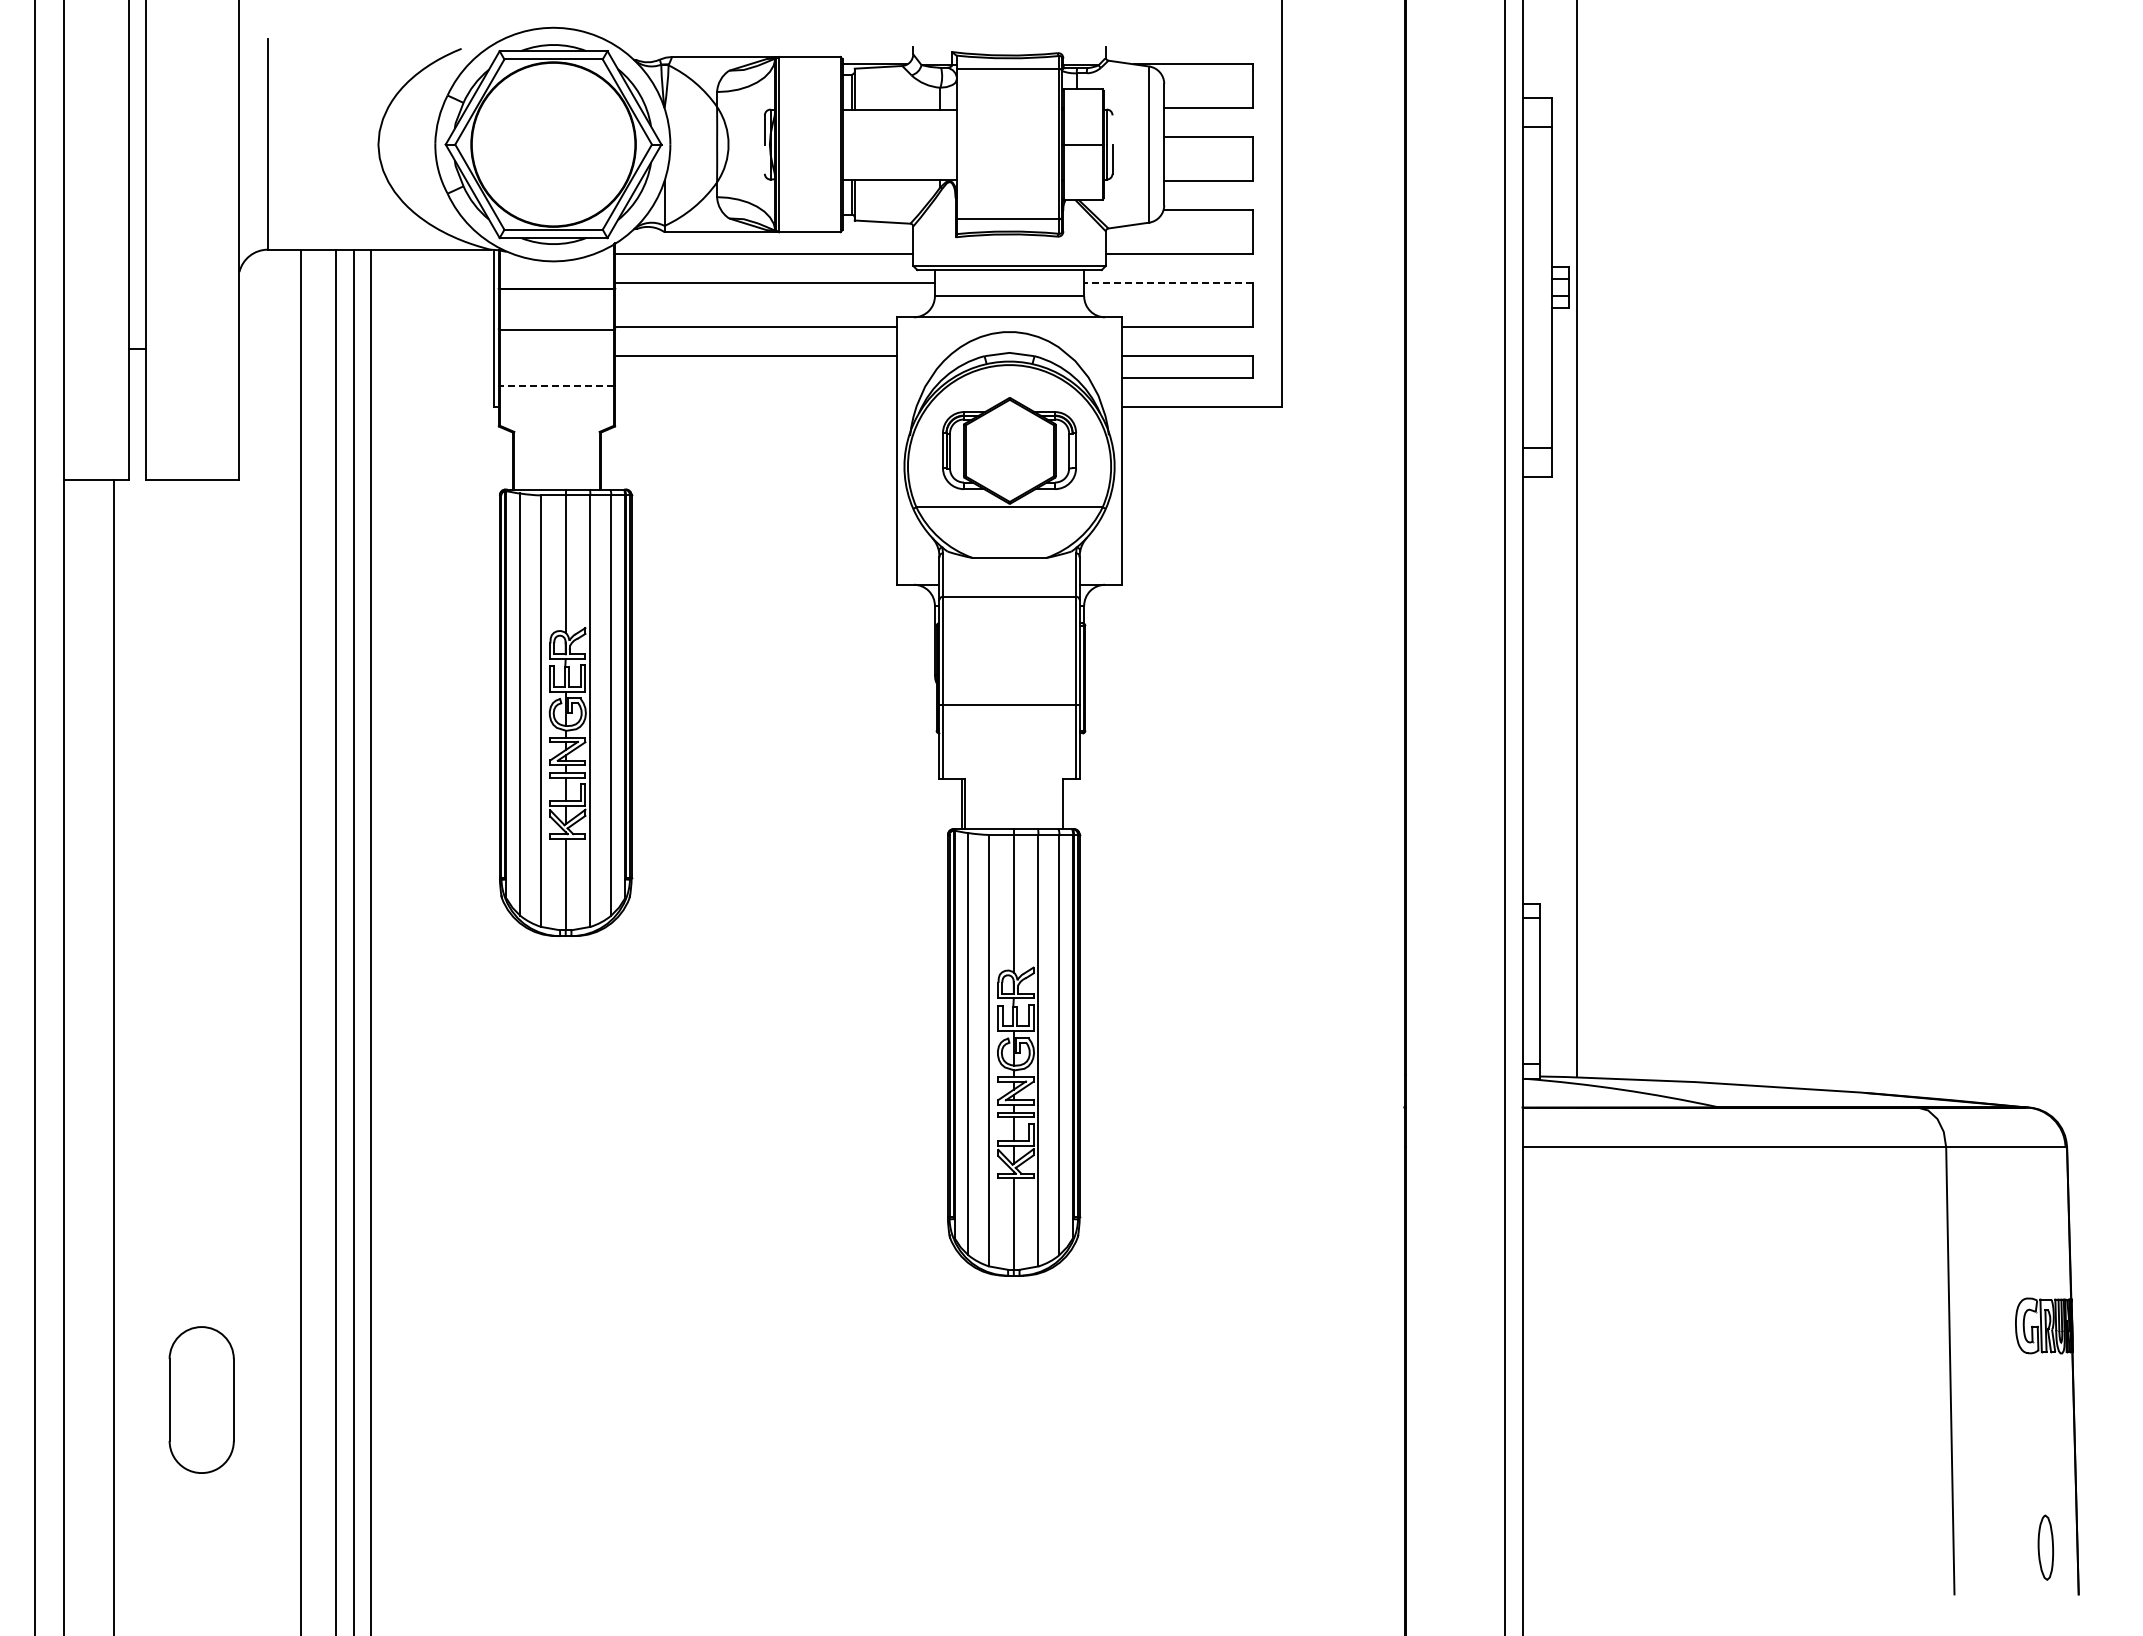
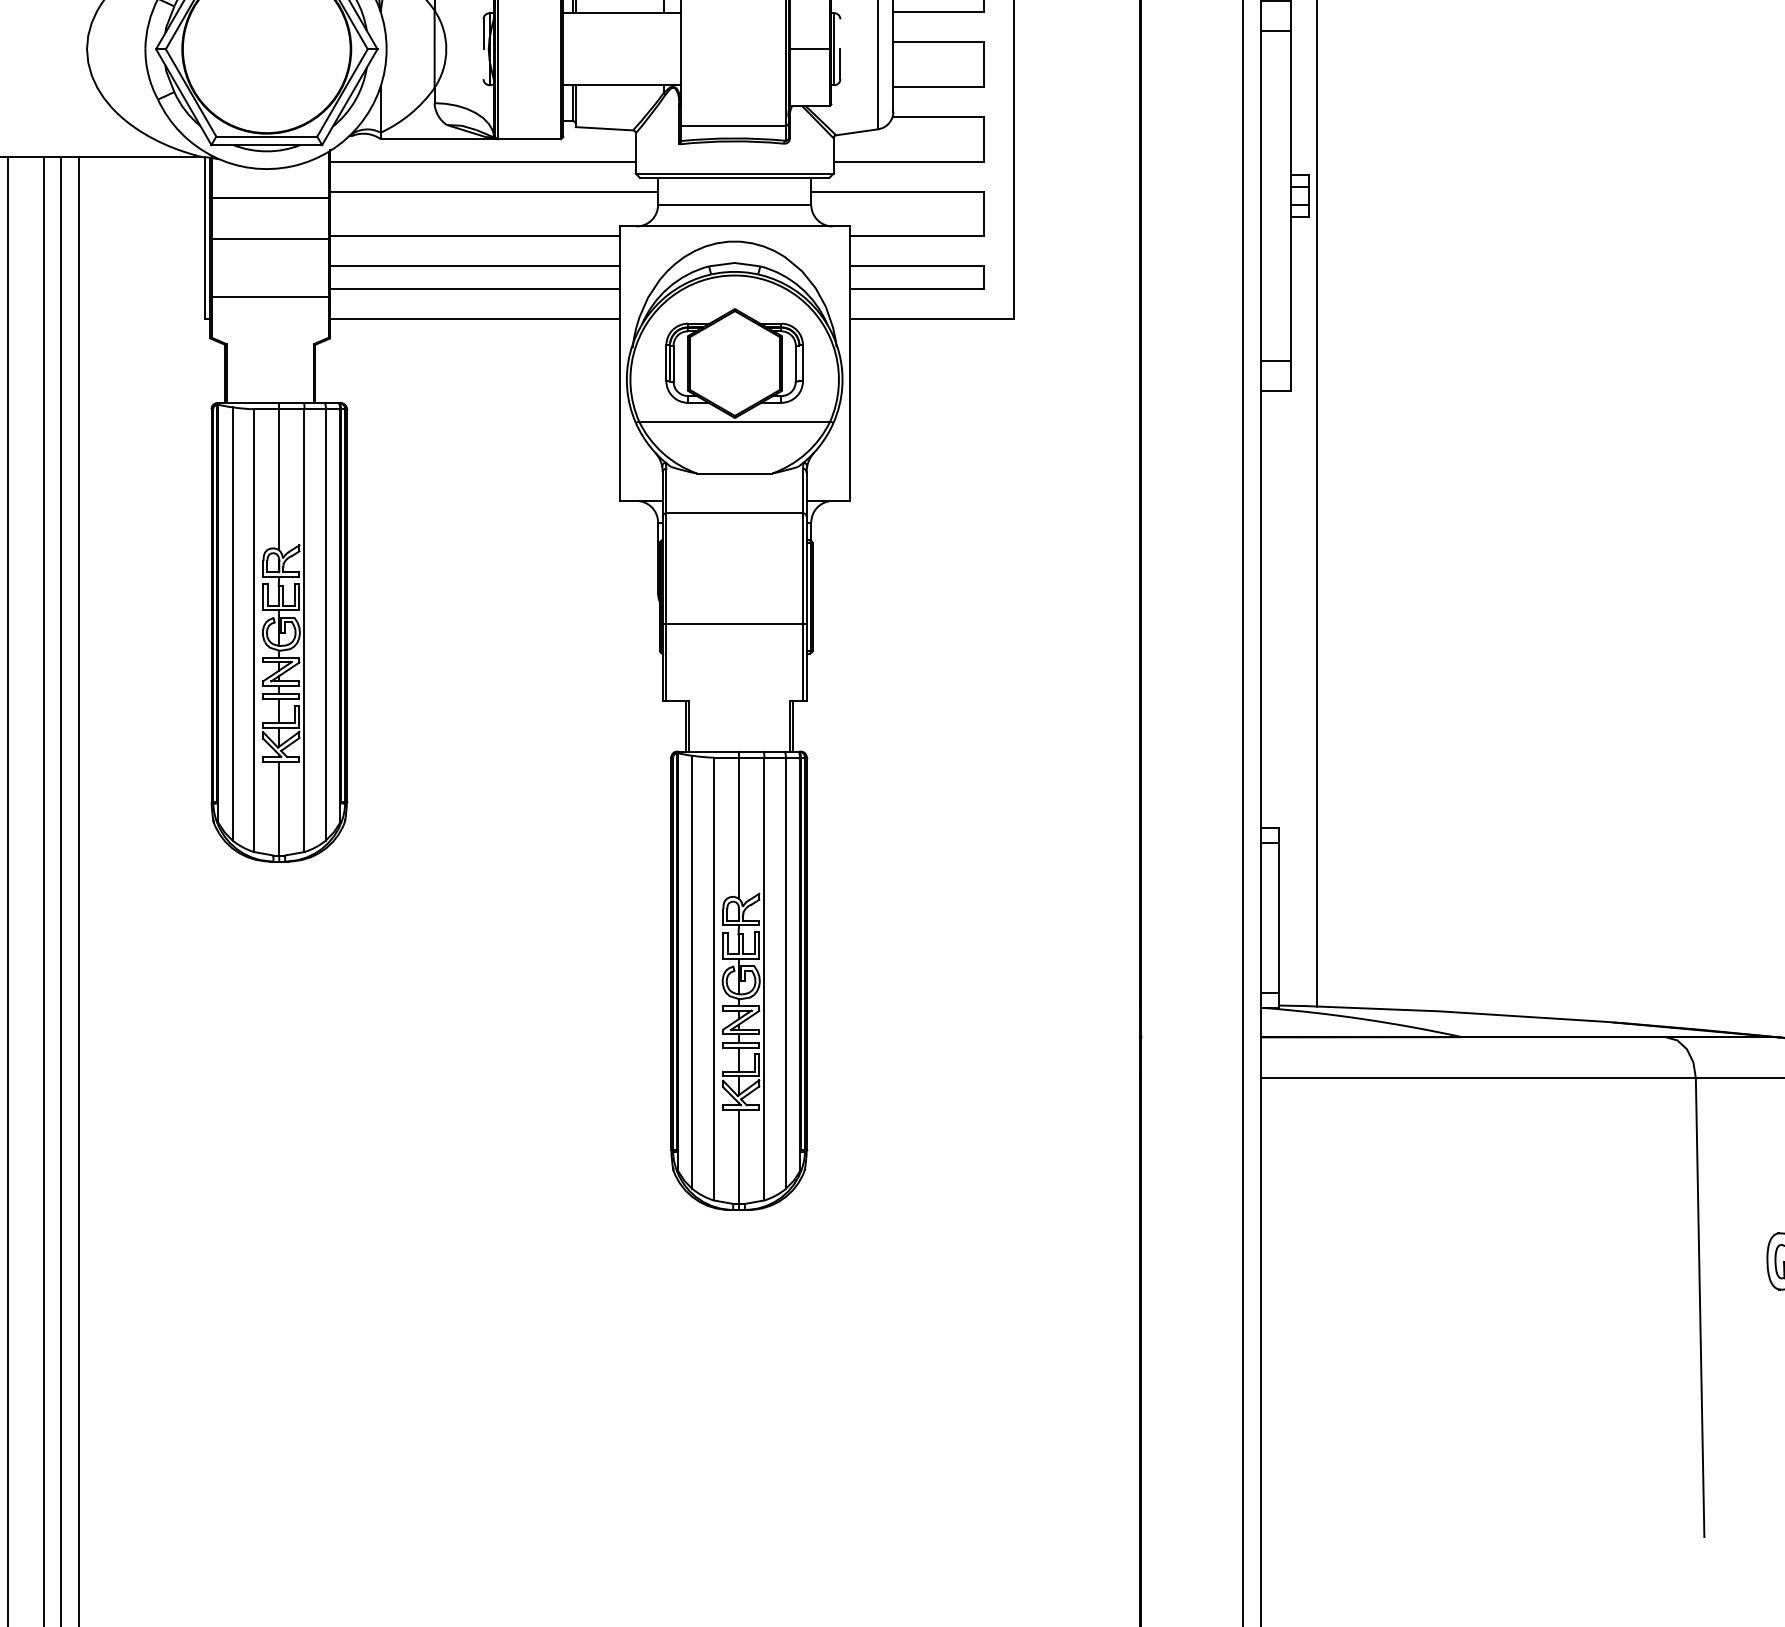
line: (1167, 283) -> (896, 191), dashed -> solid
line: (756, 378) -> (475, 289), added
line: (556, 385) -> (269, 296), dashed -> solid
line: (756, 407) -> (475, 319), added
line: (1066, 804) -> (793, 726), added

